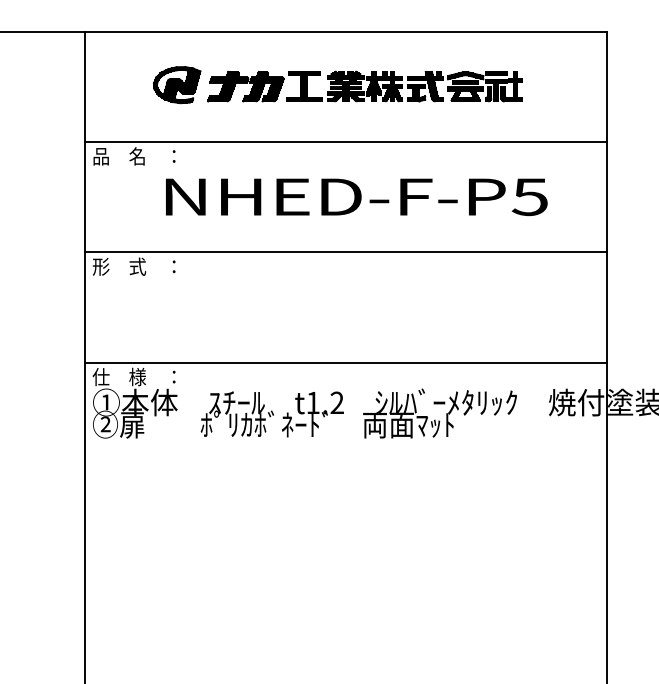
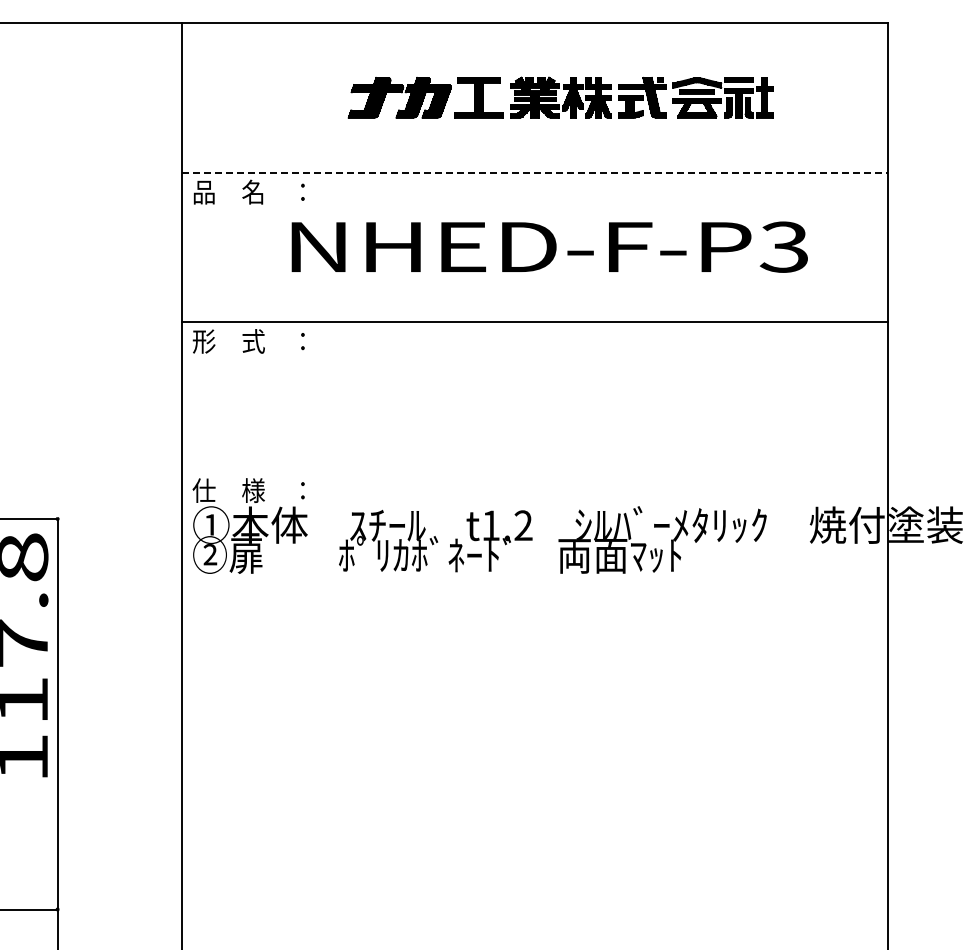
part: (176, 84) -> (306, 95), removed
line: (346, 141) -> (535, 172), solid -> dashed
text: (529, 196) -> (783, 246), NHED-F-P5 -> NHED-F-P3
line: (345, 362) -> (534, 471), removed

